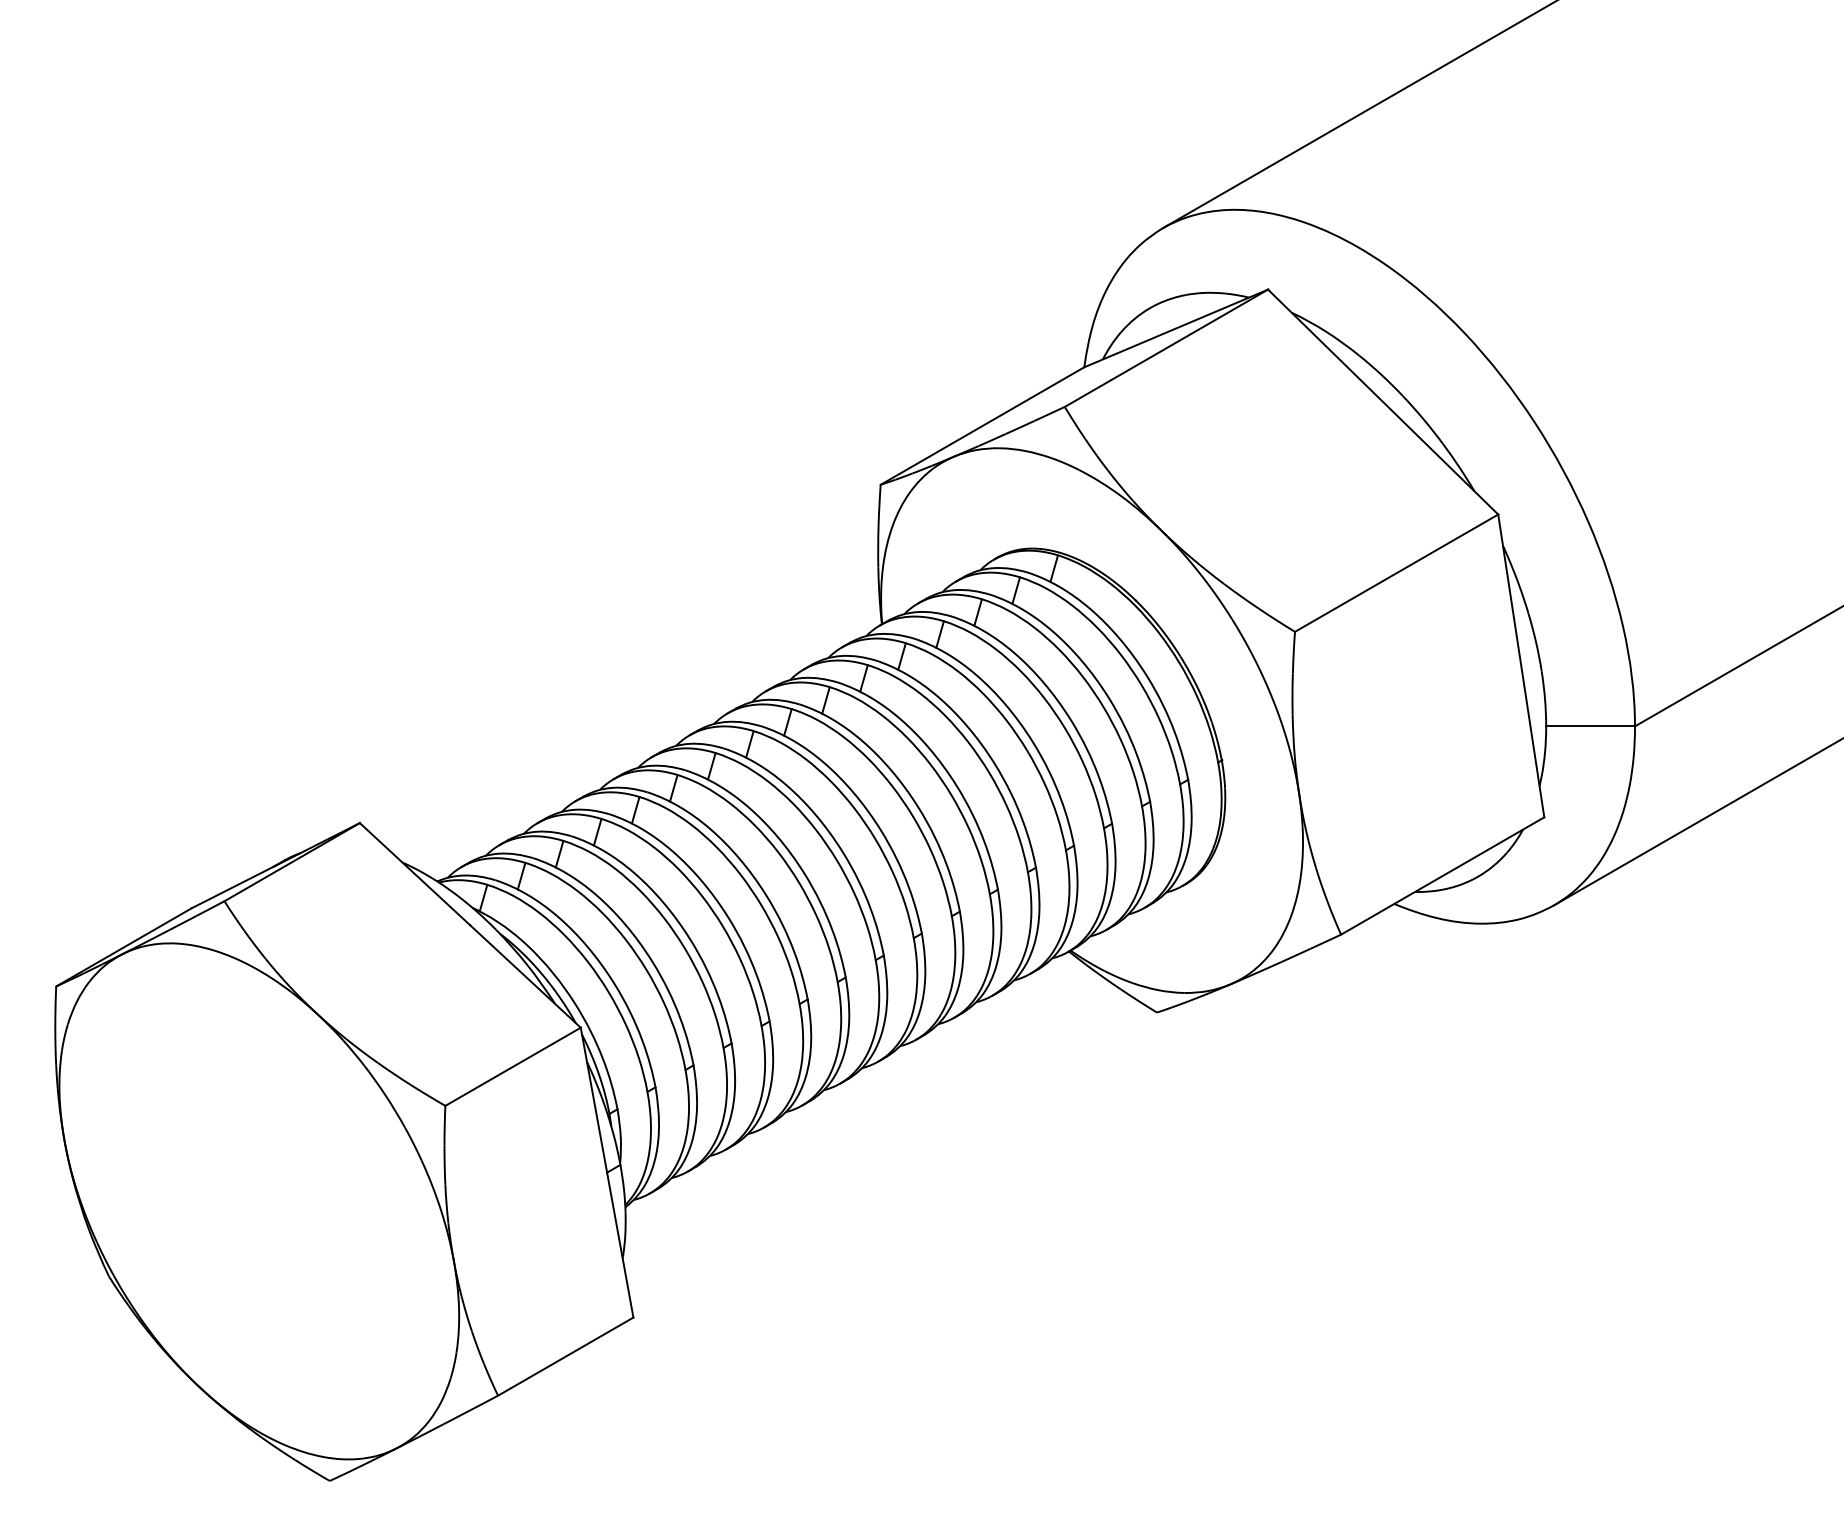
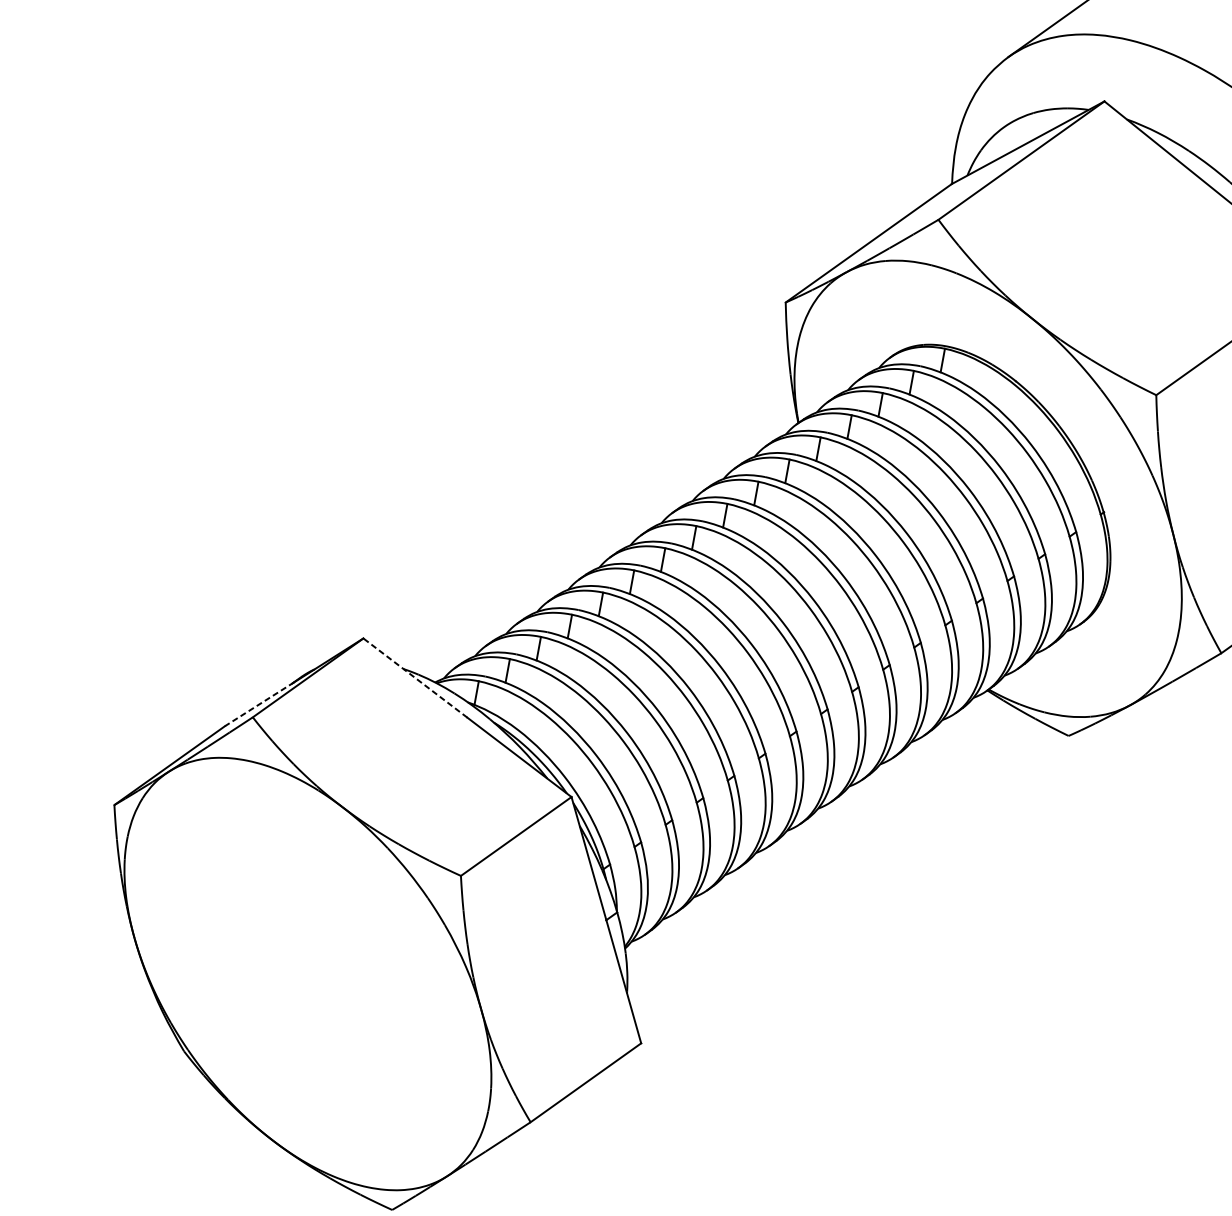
line: (414, 873) -> (414, 677), solid -> dashed
line: (233, 887) -> (259, 704), solid -> dashed

